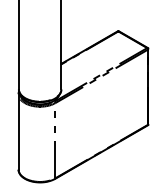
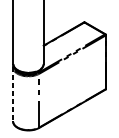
line: (18, 131) -> (13, 94), solid -> dashed

